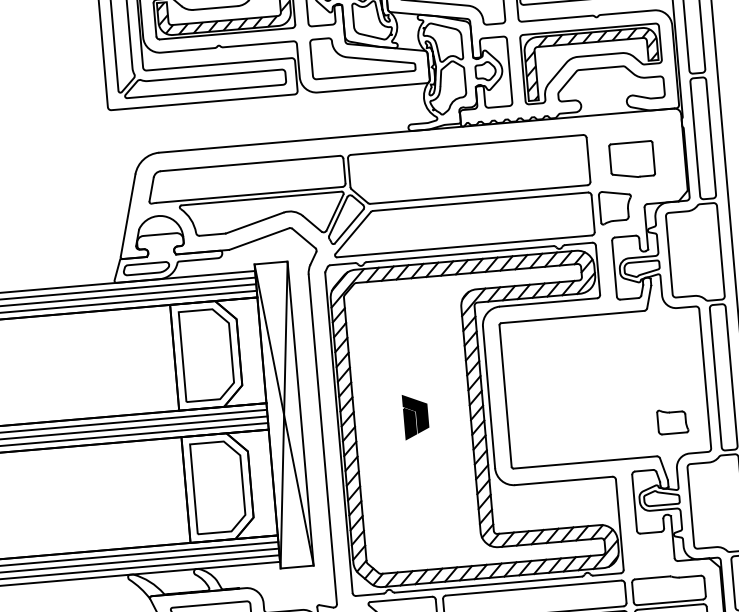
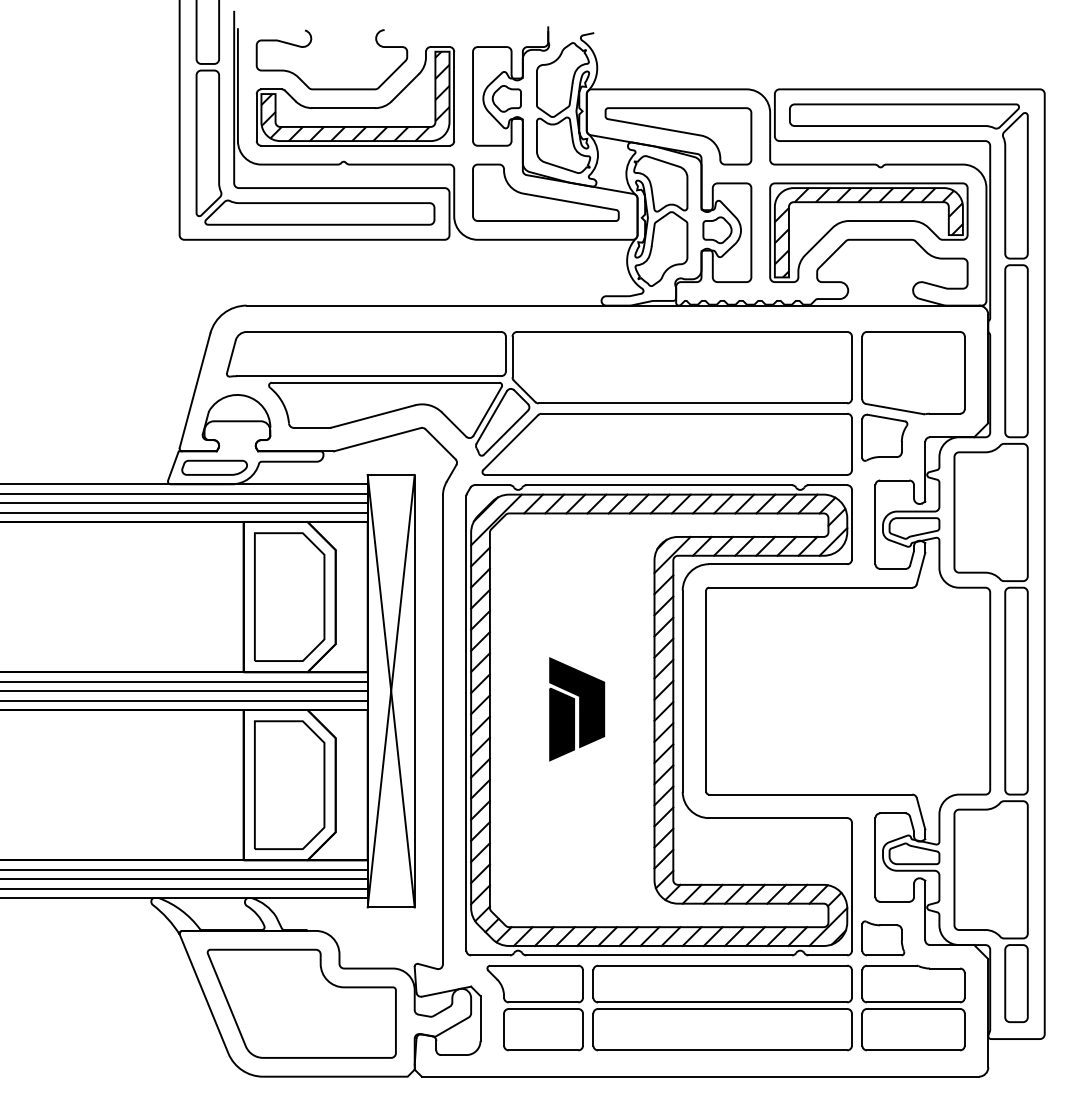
part: (632, 160) -> (913, 373), size x1.67
part: (416, 416) -> (577, 709), size x1.67
part: (672, 421) -> (883, 938), moved

